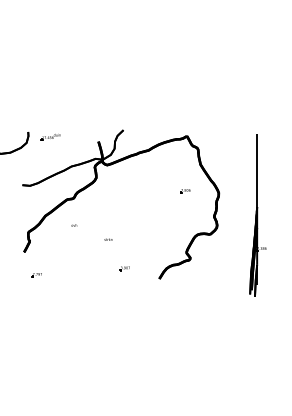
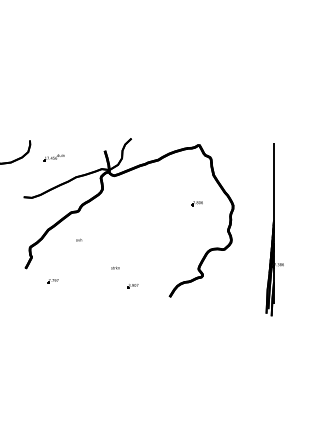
part: (50, 137) -> (53, 158), moved
text: (108, 239) -> (115, 267), moved
part: (36, 275) -> (52, 281), moved

